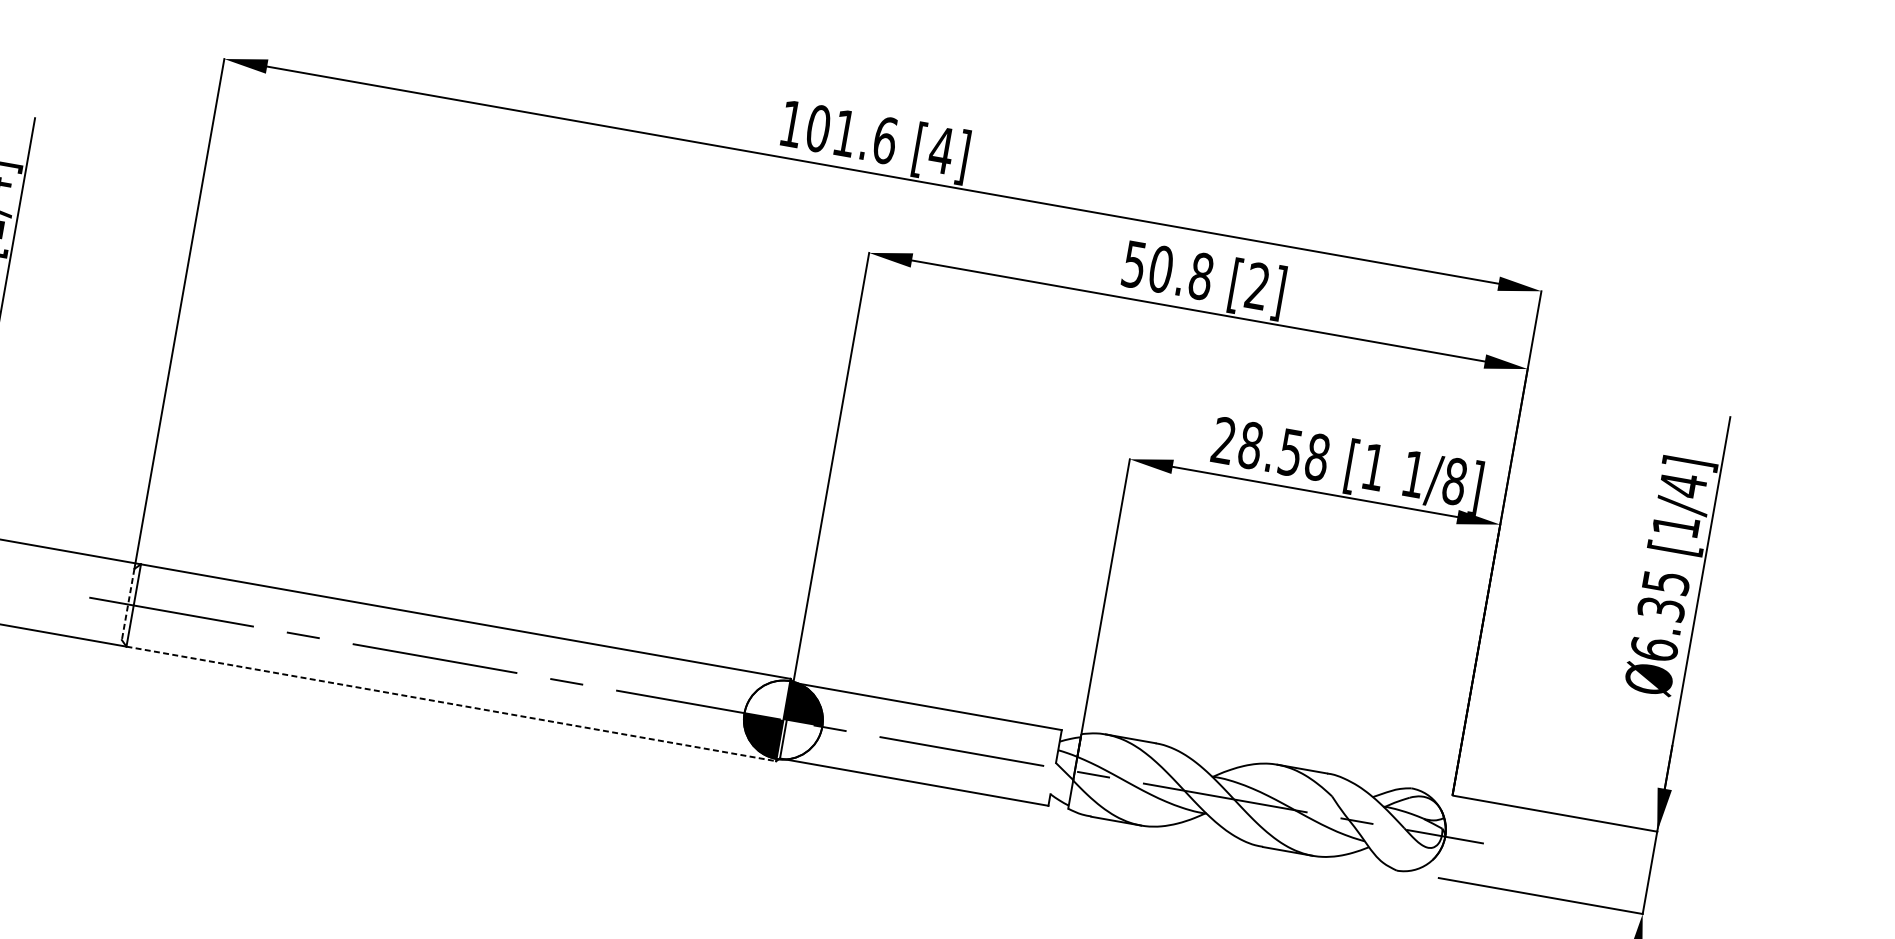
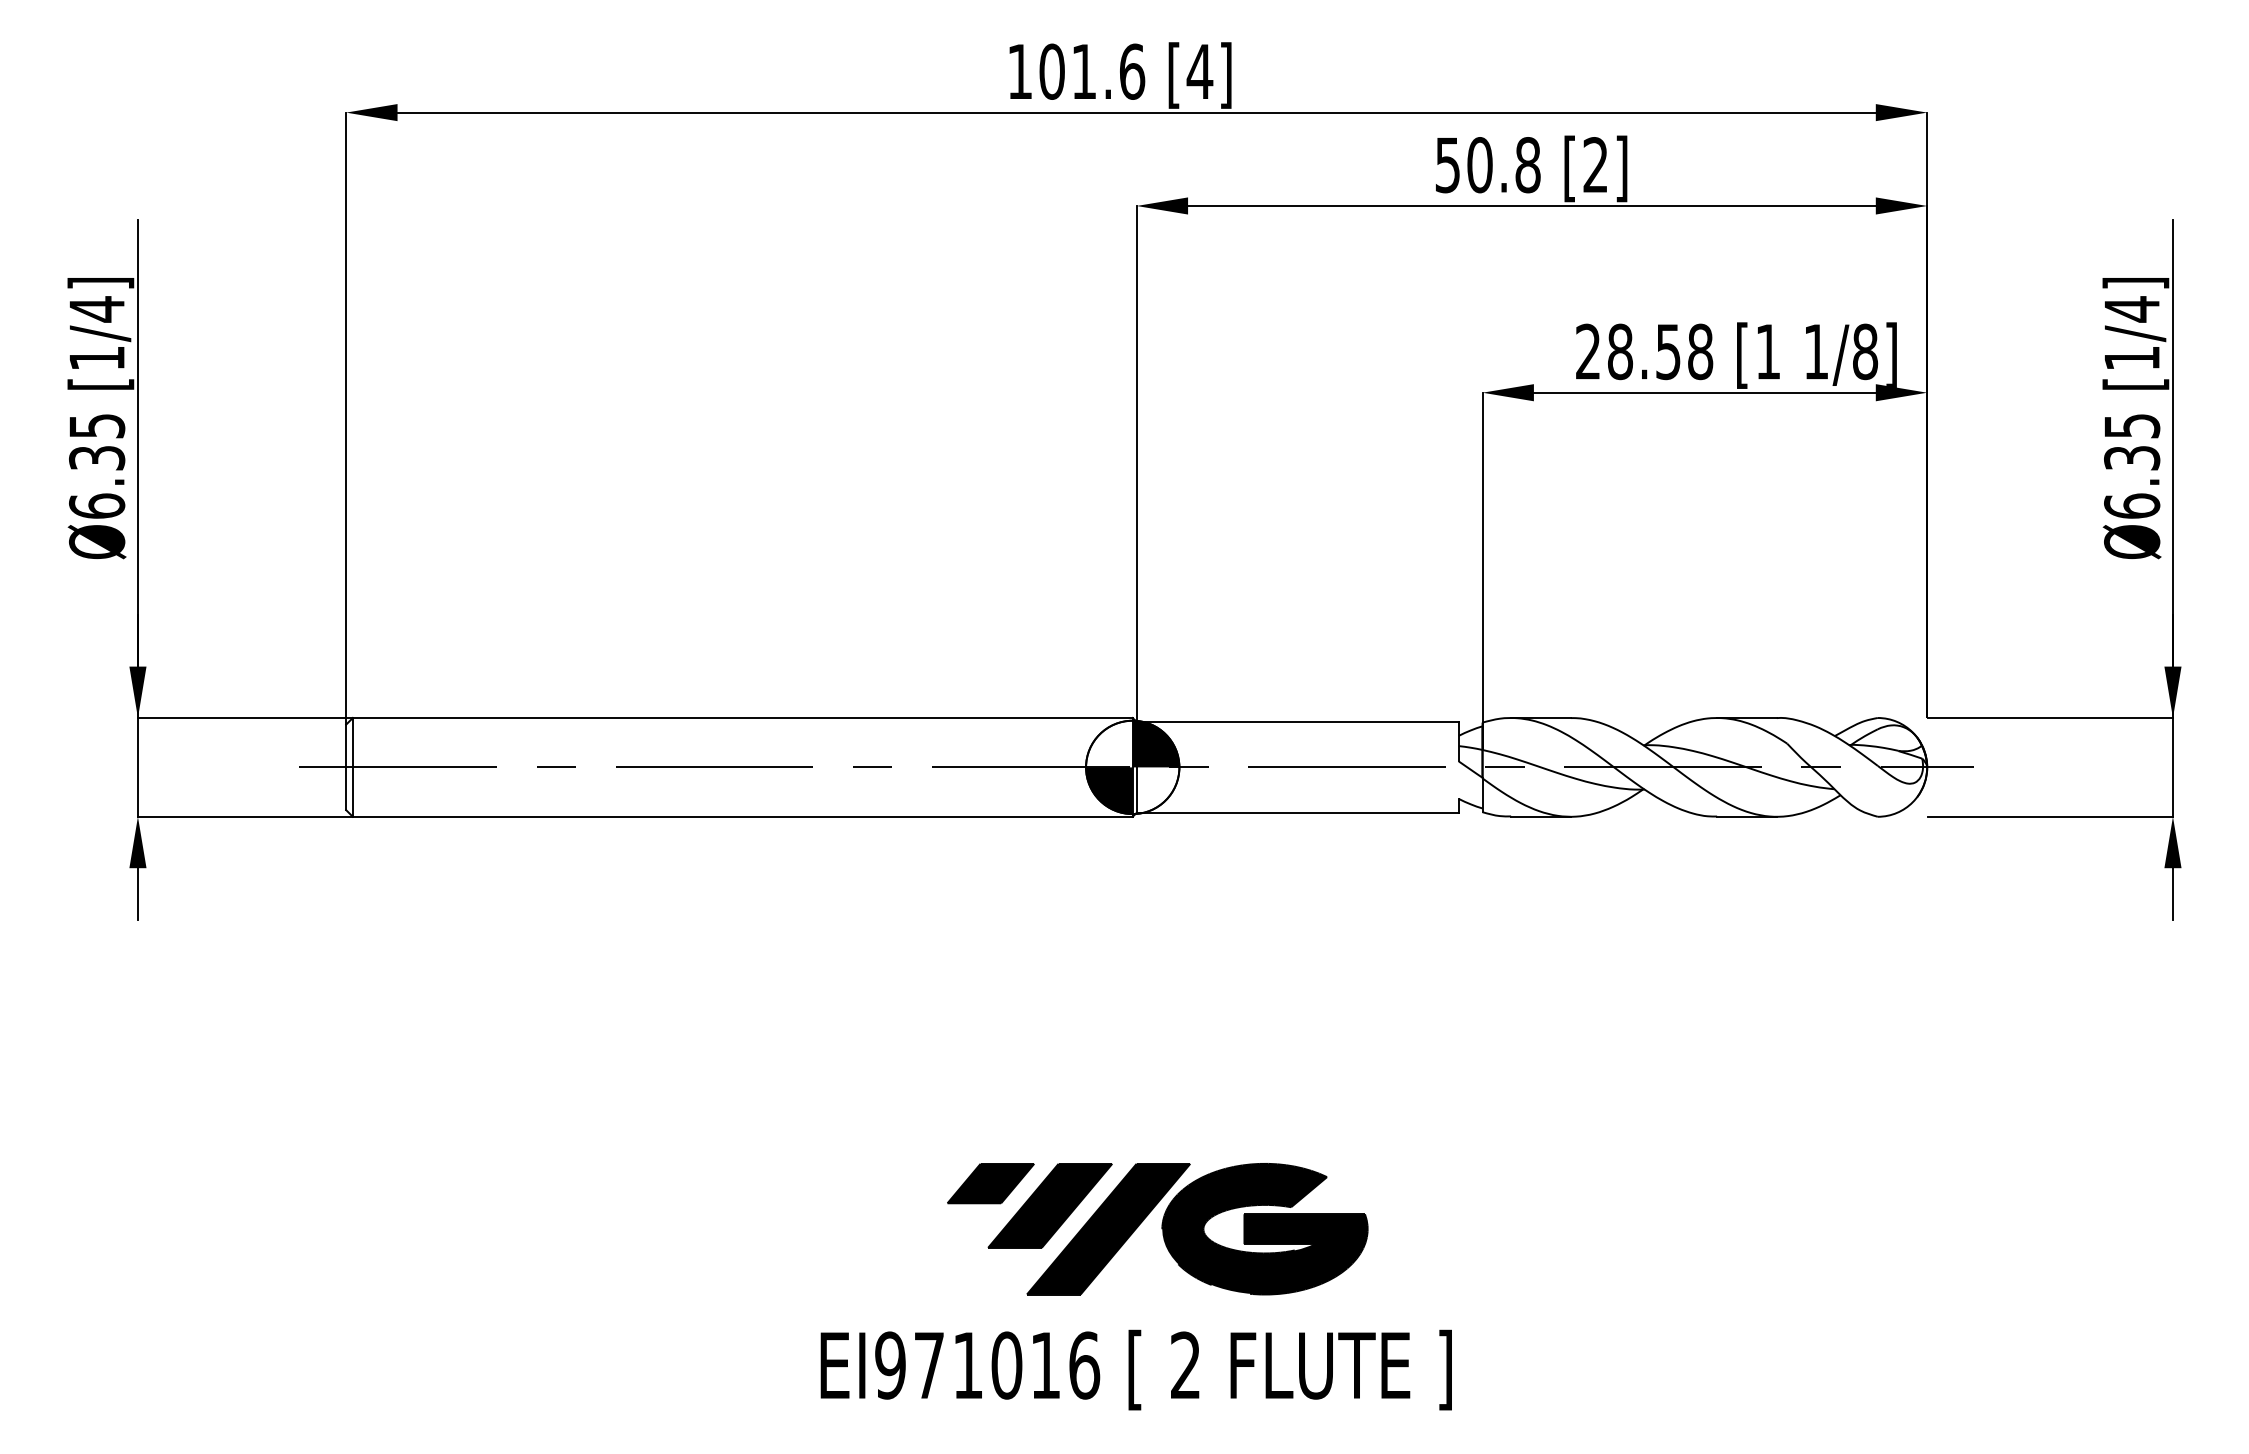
line: (128, 604) -> (346, 767), dashed -> solid
line: (451, 703) -> (742, 816), dashed -> solid

